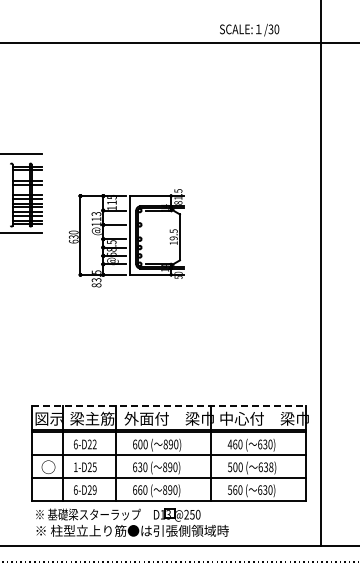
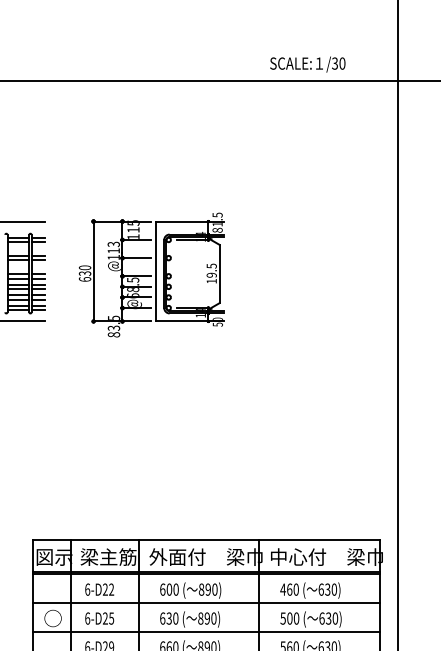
part: (126, 238) -> (151, 275), moved
line: (169, 405) -> (206, 540), dashed -> solid
text: (75, 466) -> (87, 617), 1-D25 -> 6-D25
text: (271, 467) -> (335, 618), 638) -> 630)

